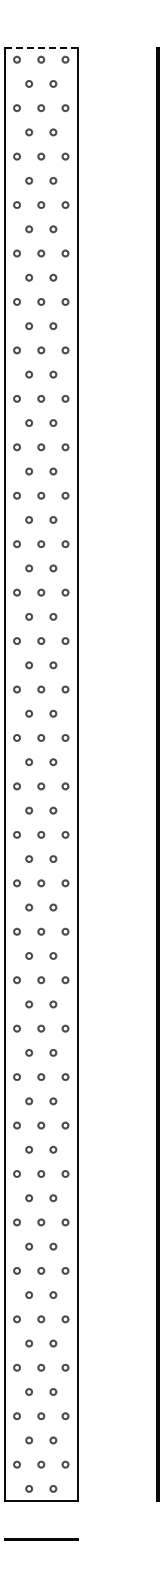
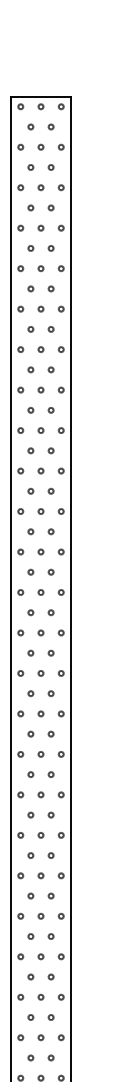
line: (41, 47) -> (41, 96), dashed -> solid

